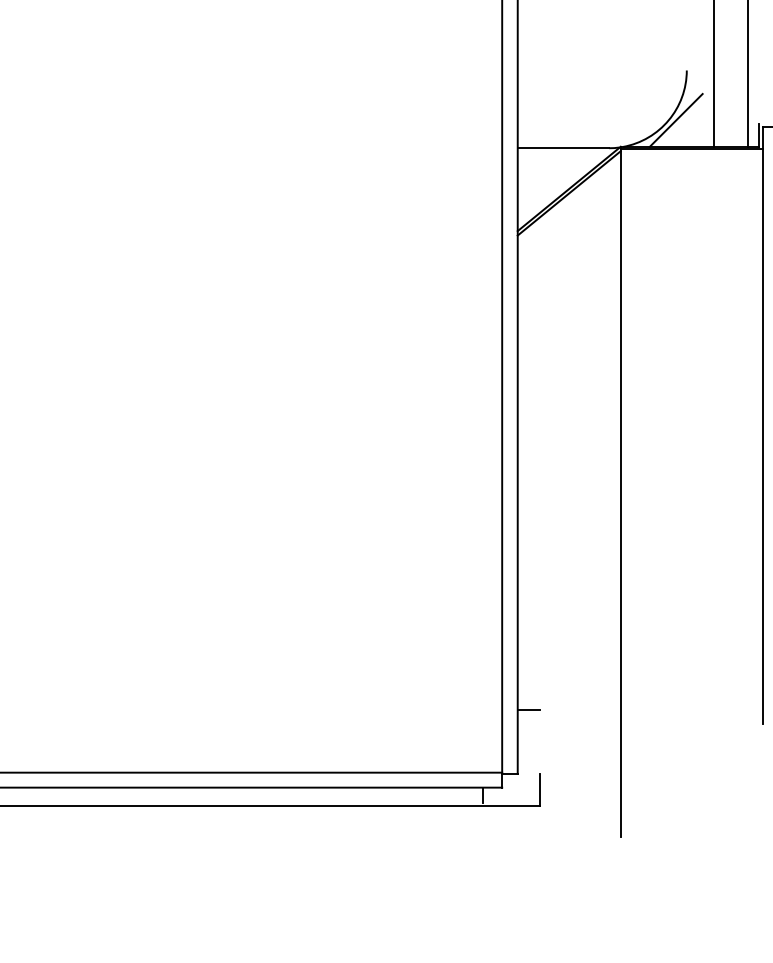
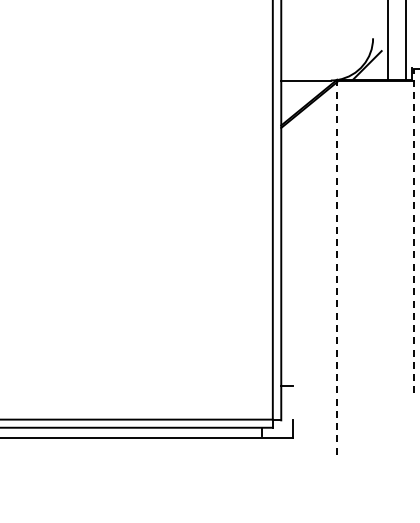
line: (763, 424) -> (414, 230), solid -> dashed
line: (621, 492) -> (337, 267), solid -> dashed

